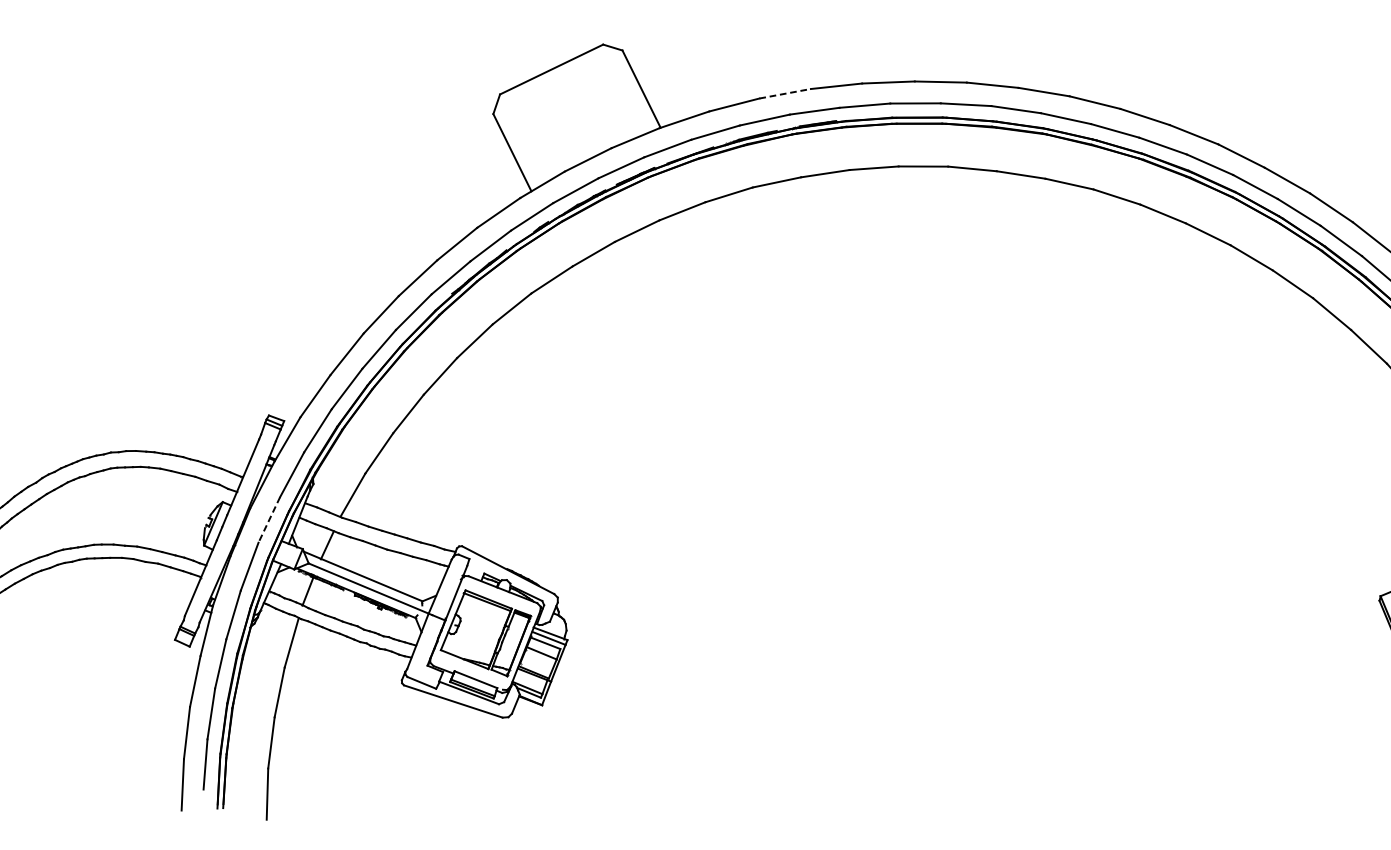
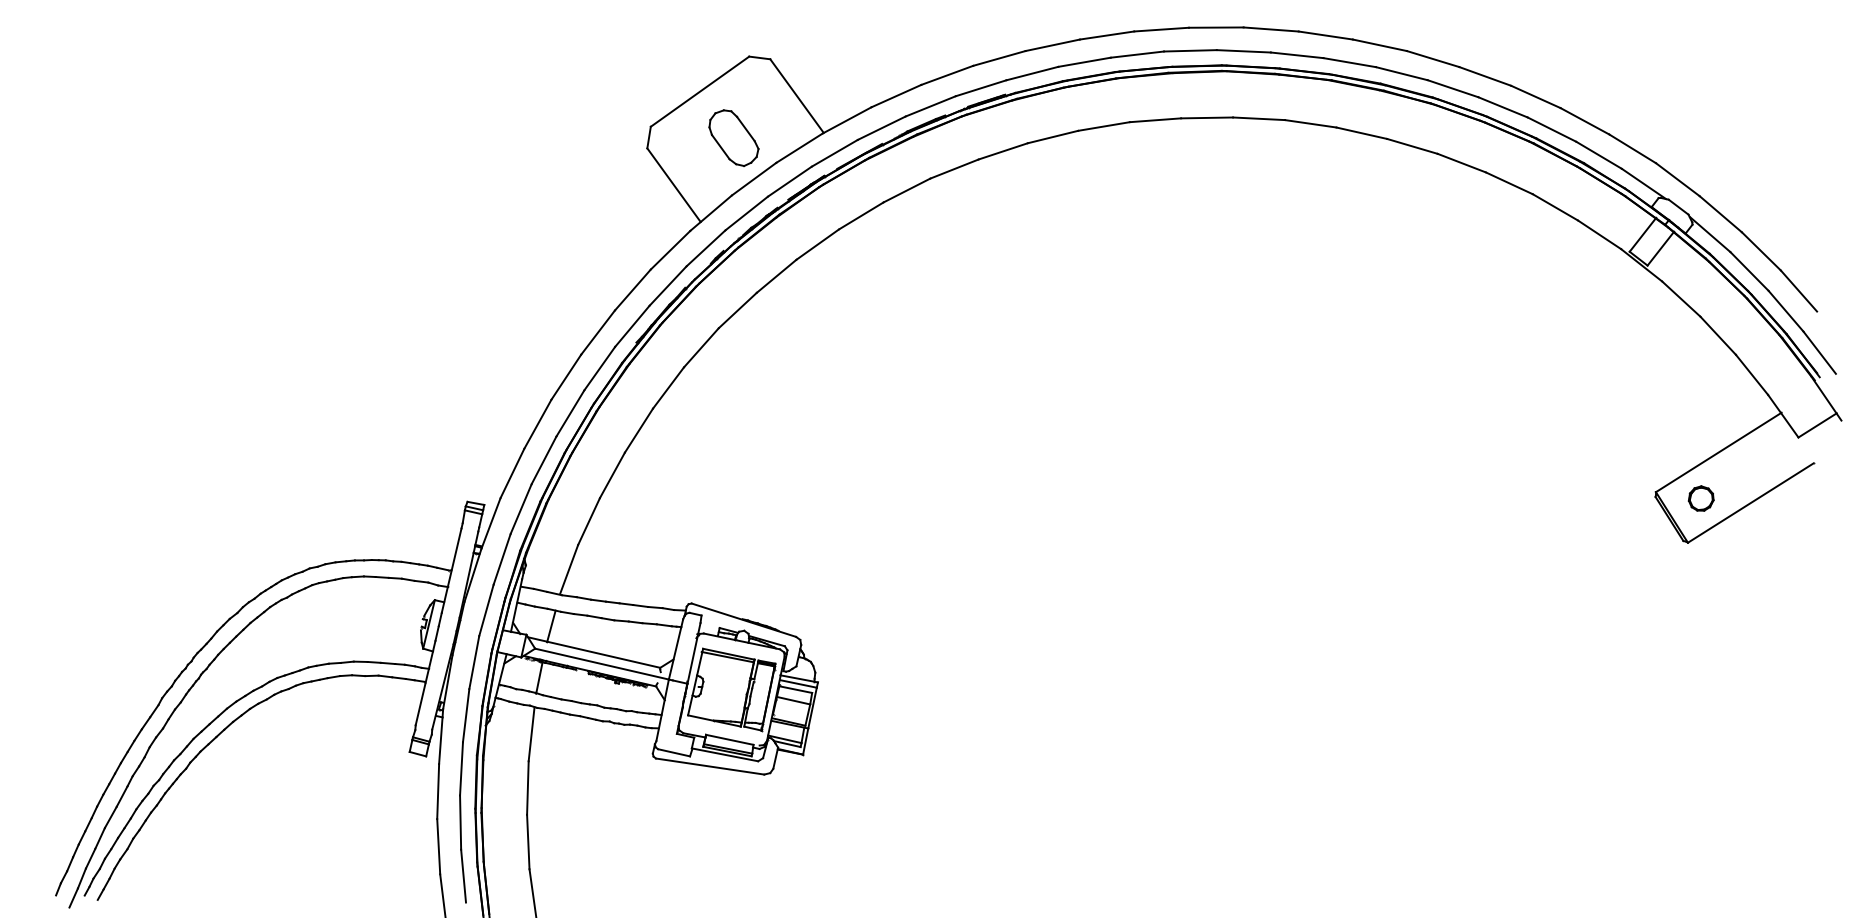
line: (785, 93) -> (947, 75), dashed -> solid
part: (575, 117) -> (733, 137), added
line: (269, 520) -> (486, 610), dashed -> solid

